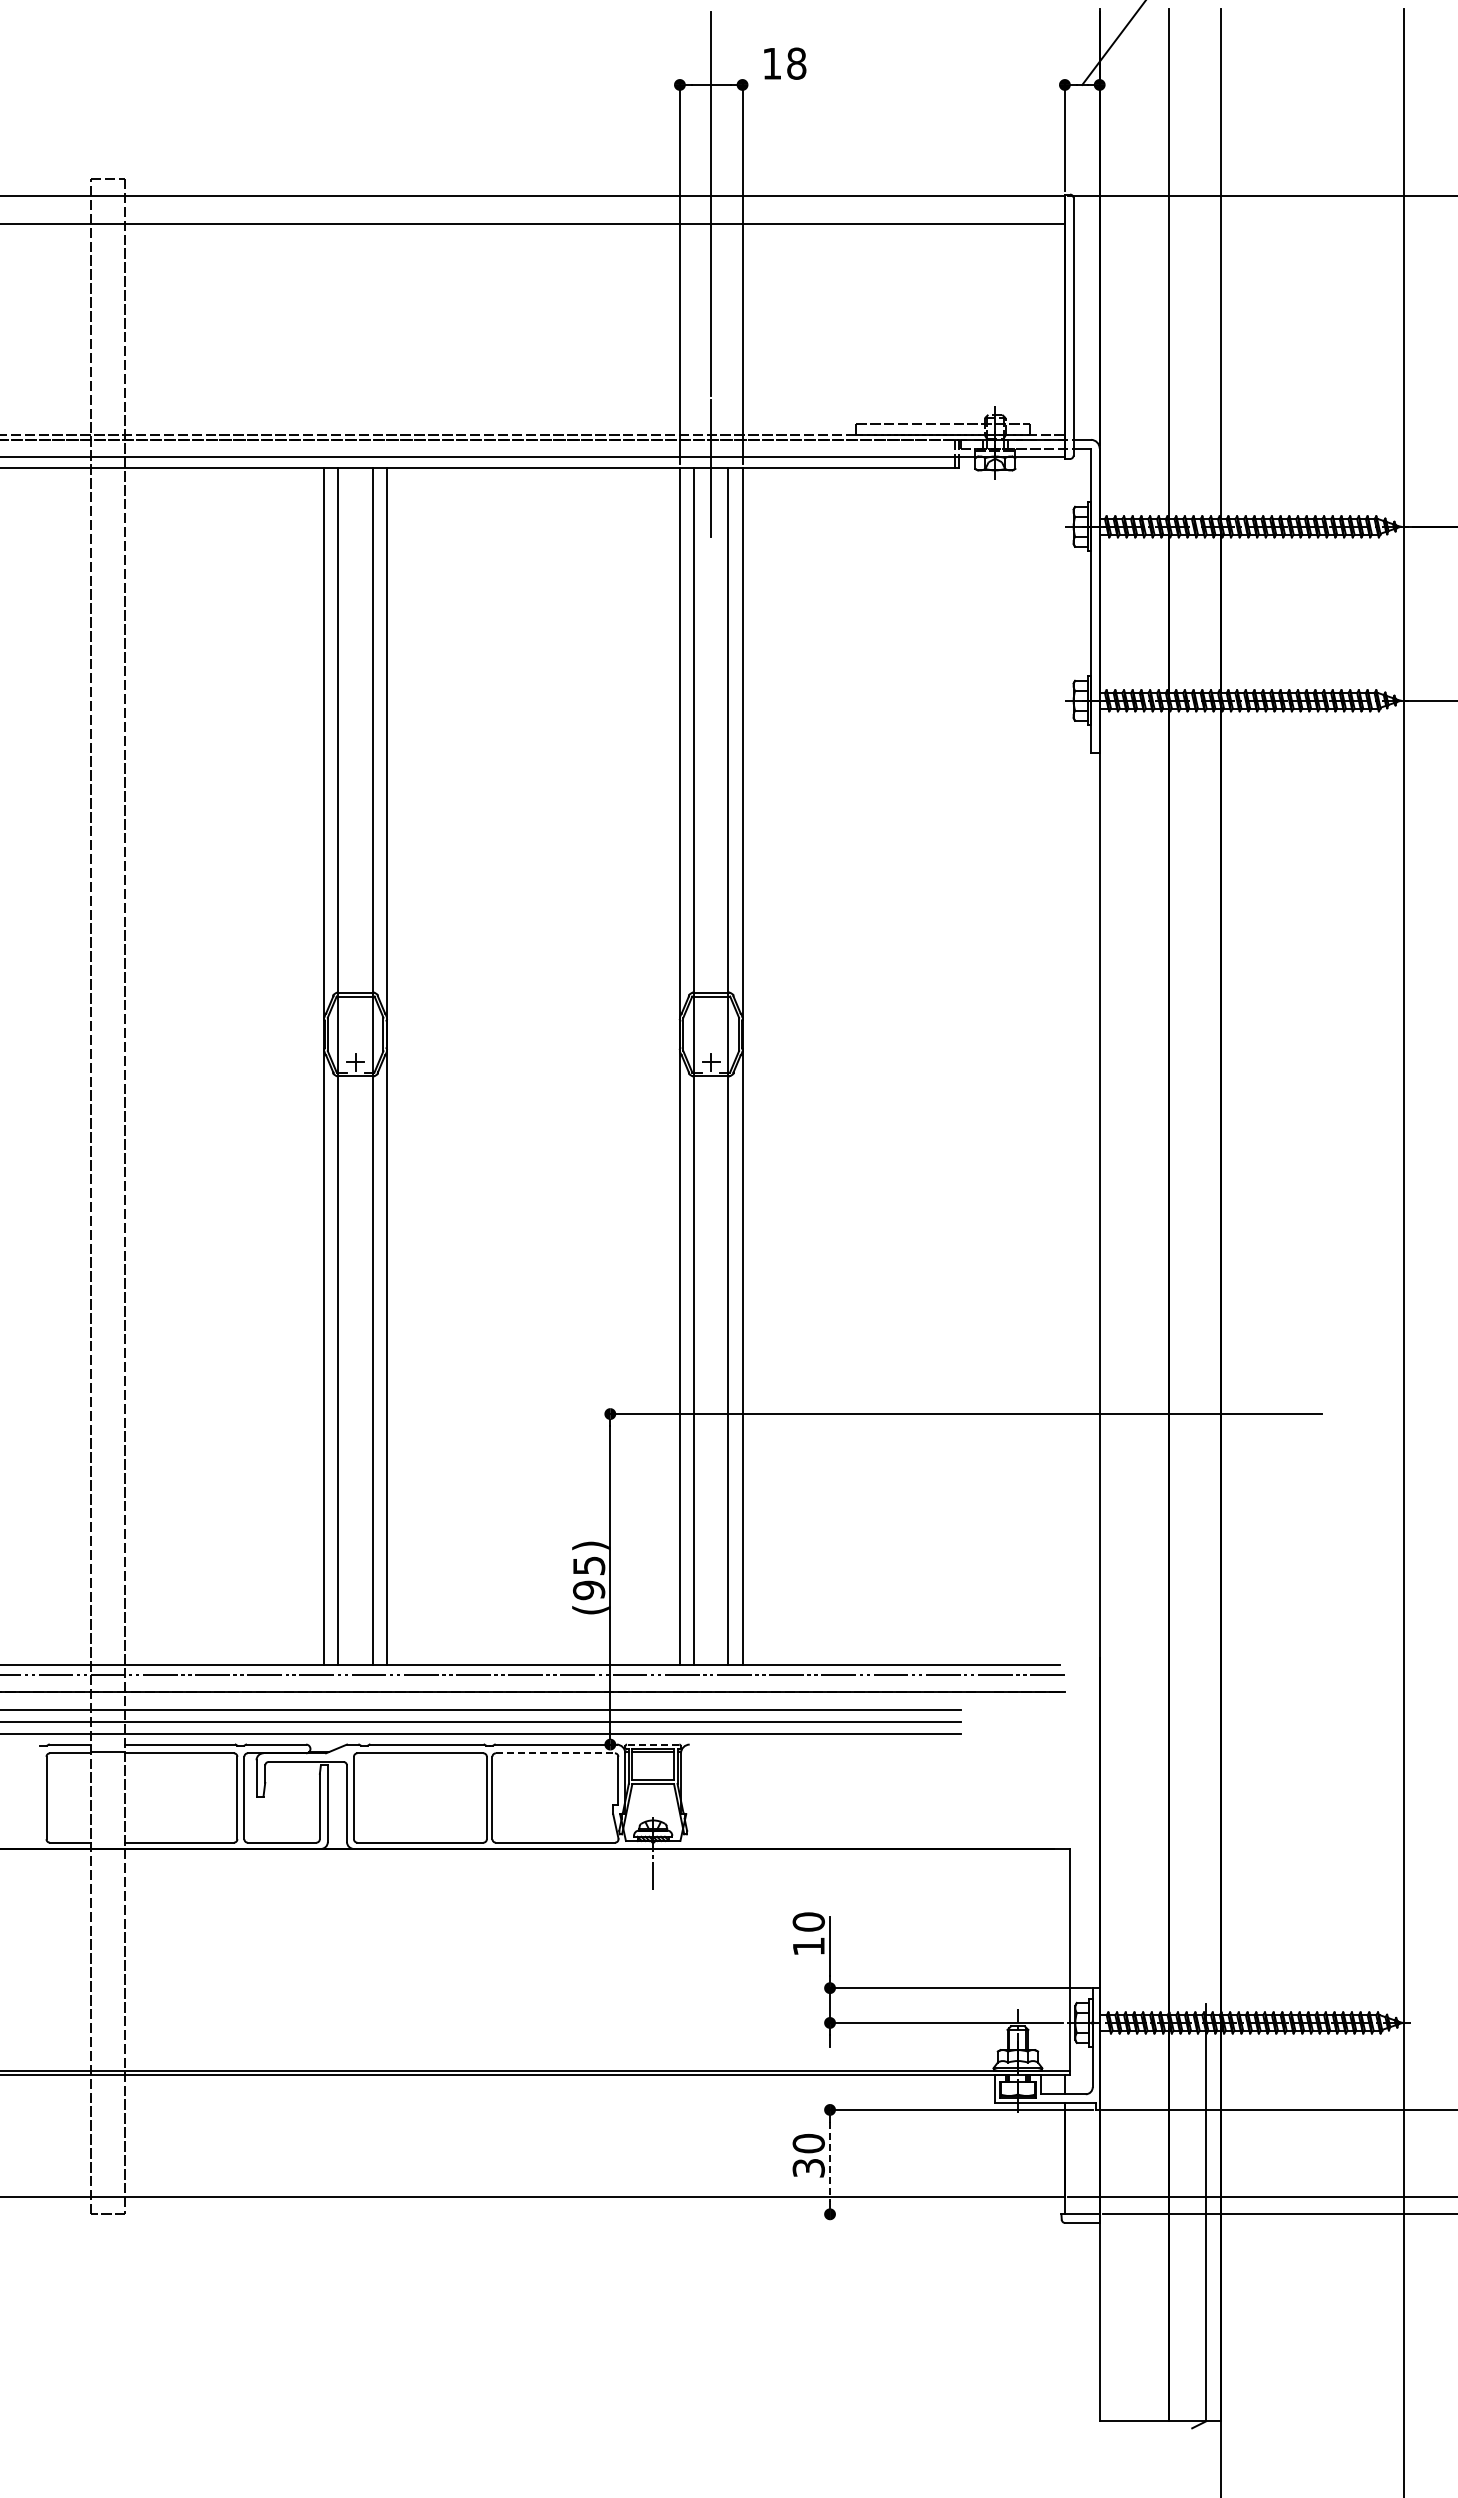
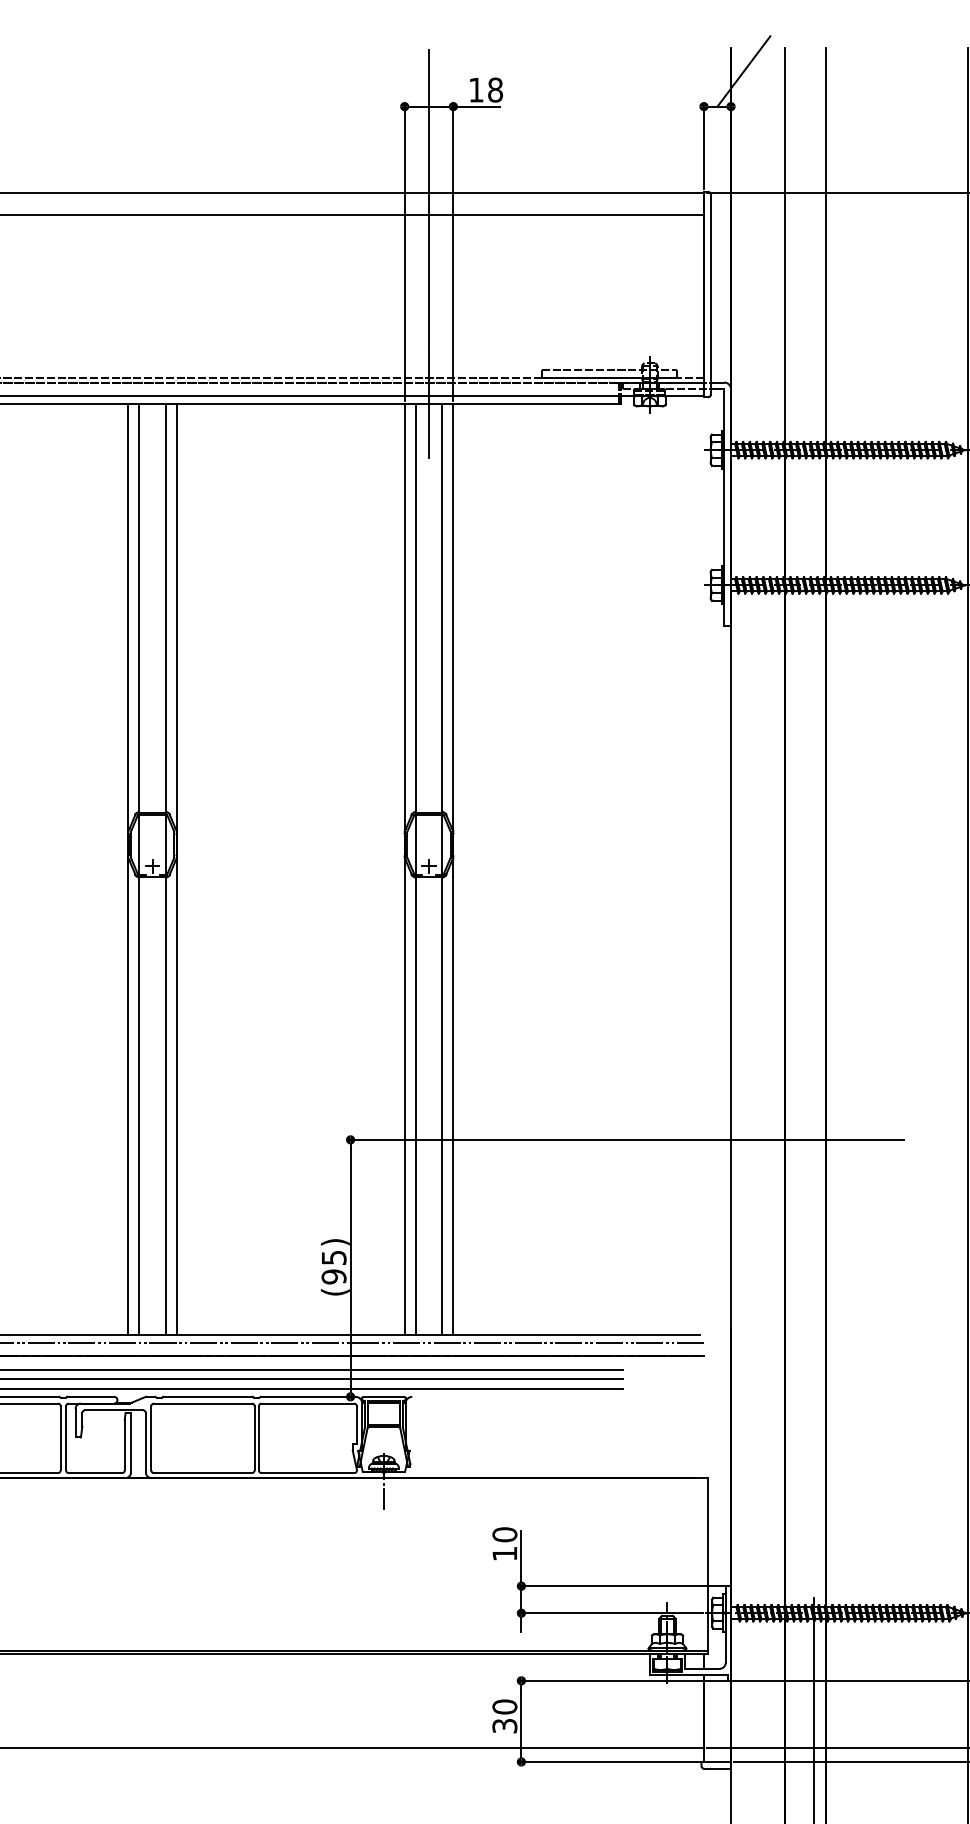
line: (772, 84) -> (476, 106), added
line: (652, 1744) -> (383, 1396), dashed -> solid
line: (555, 1753) -> (307, 1403), dashed -> solid
line: (830, 2162) -> (521, 1721), dashed -> solid
line: (941, 2214) -> (608, 1762), added

